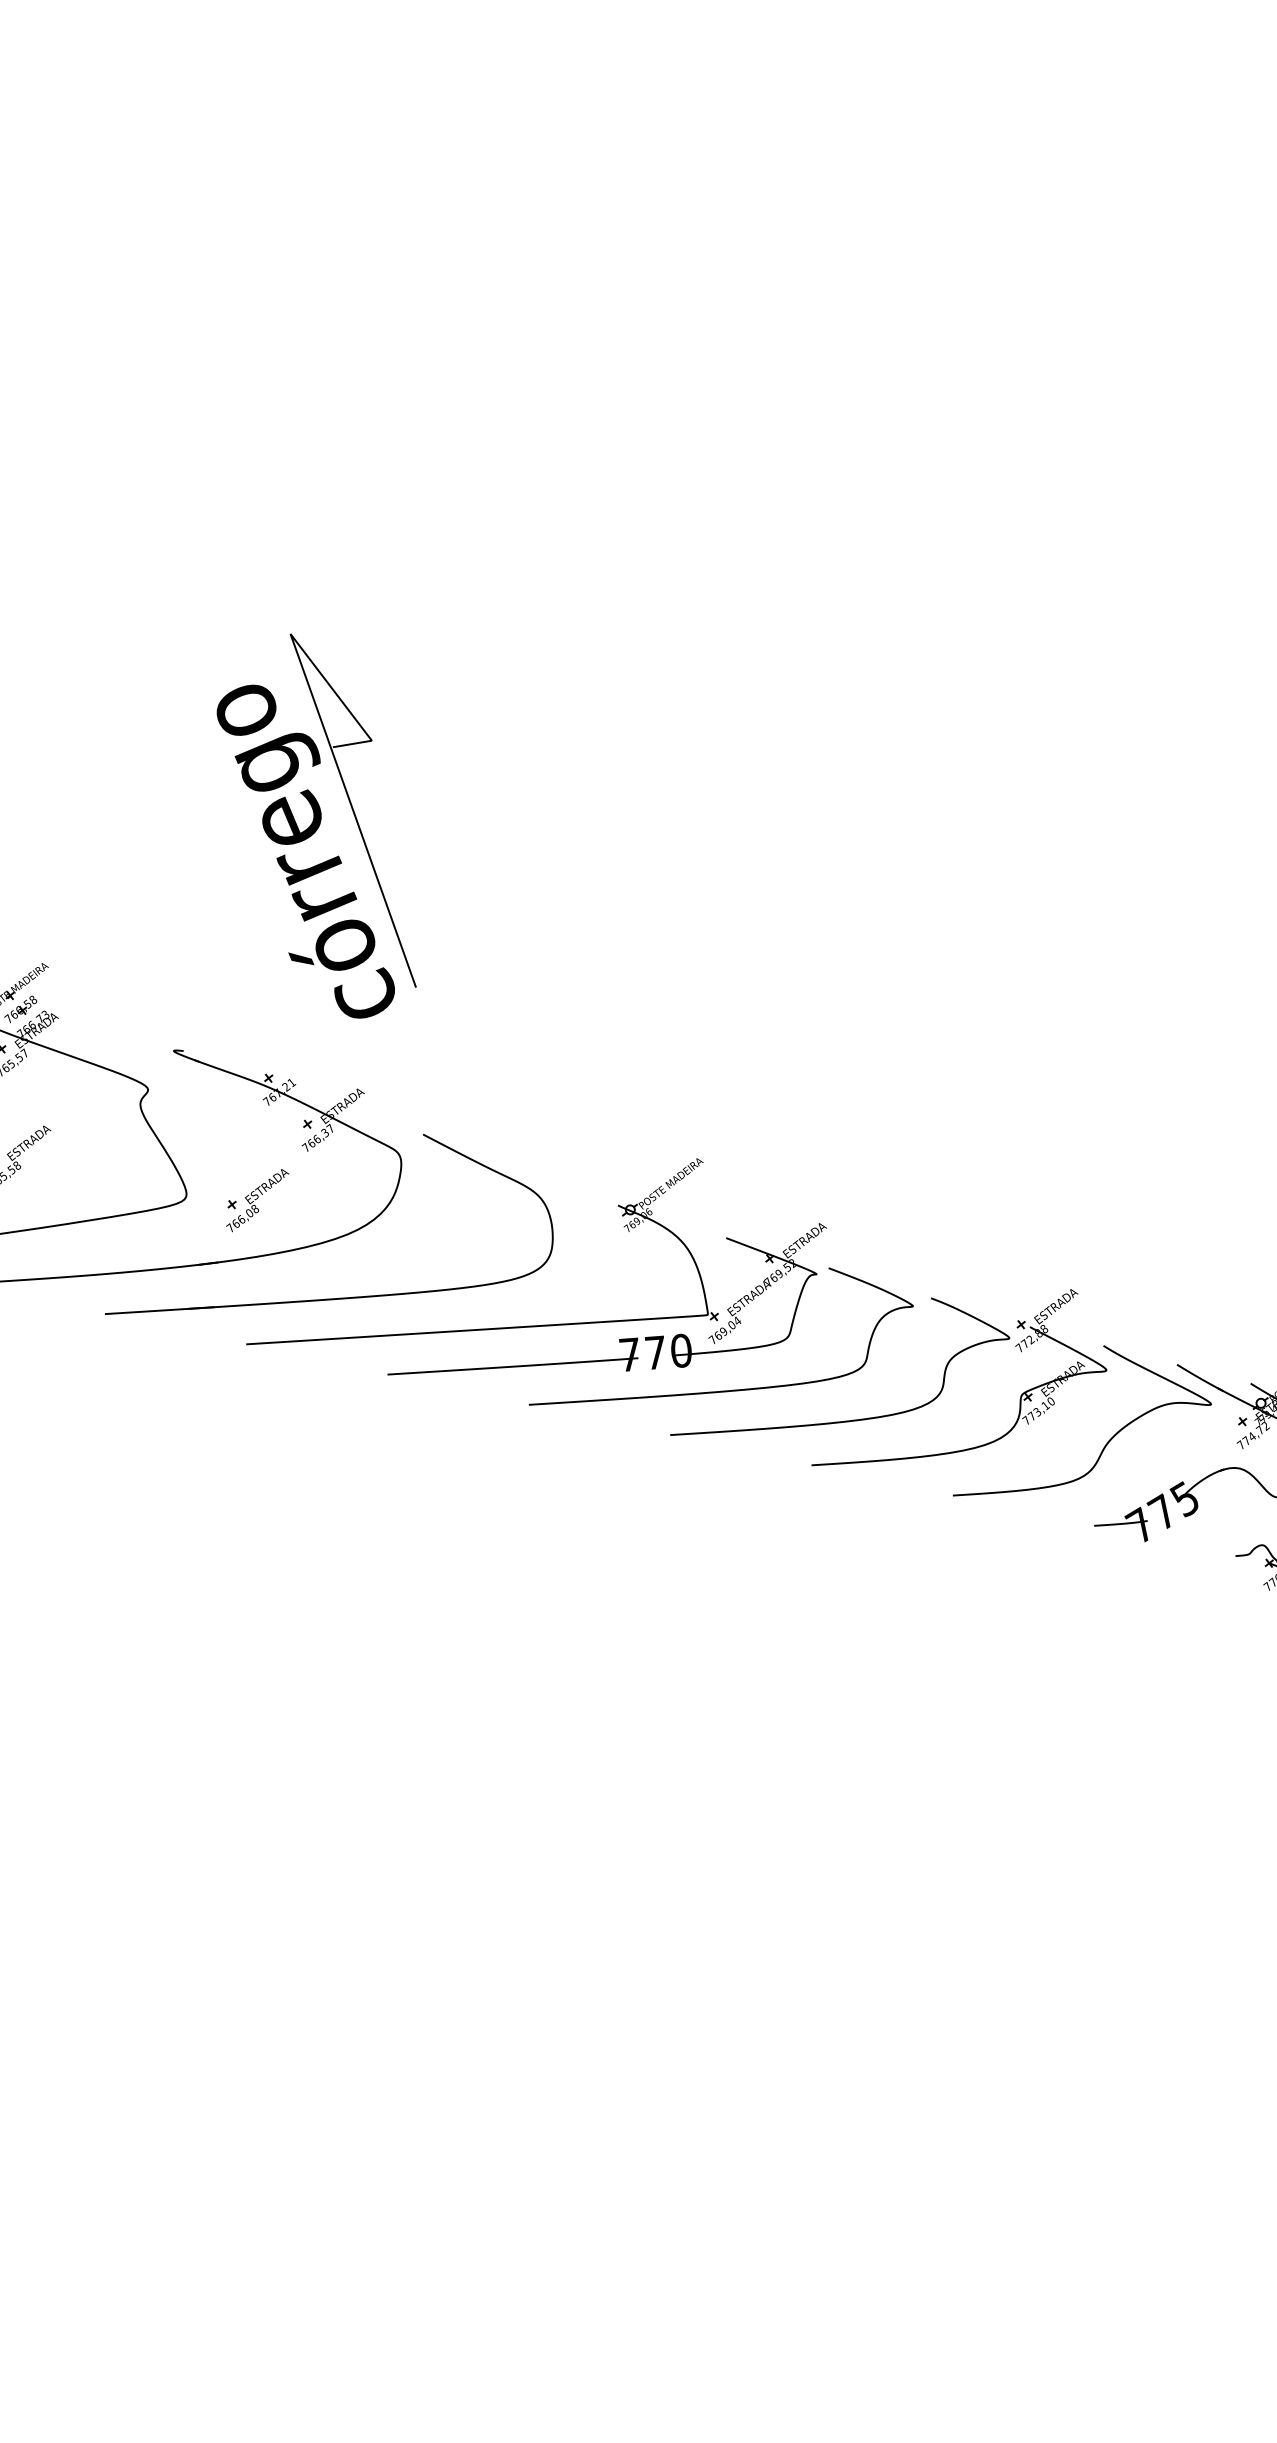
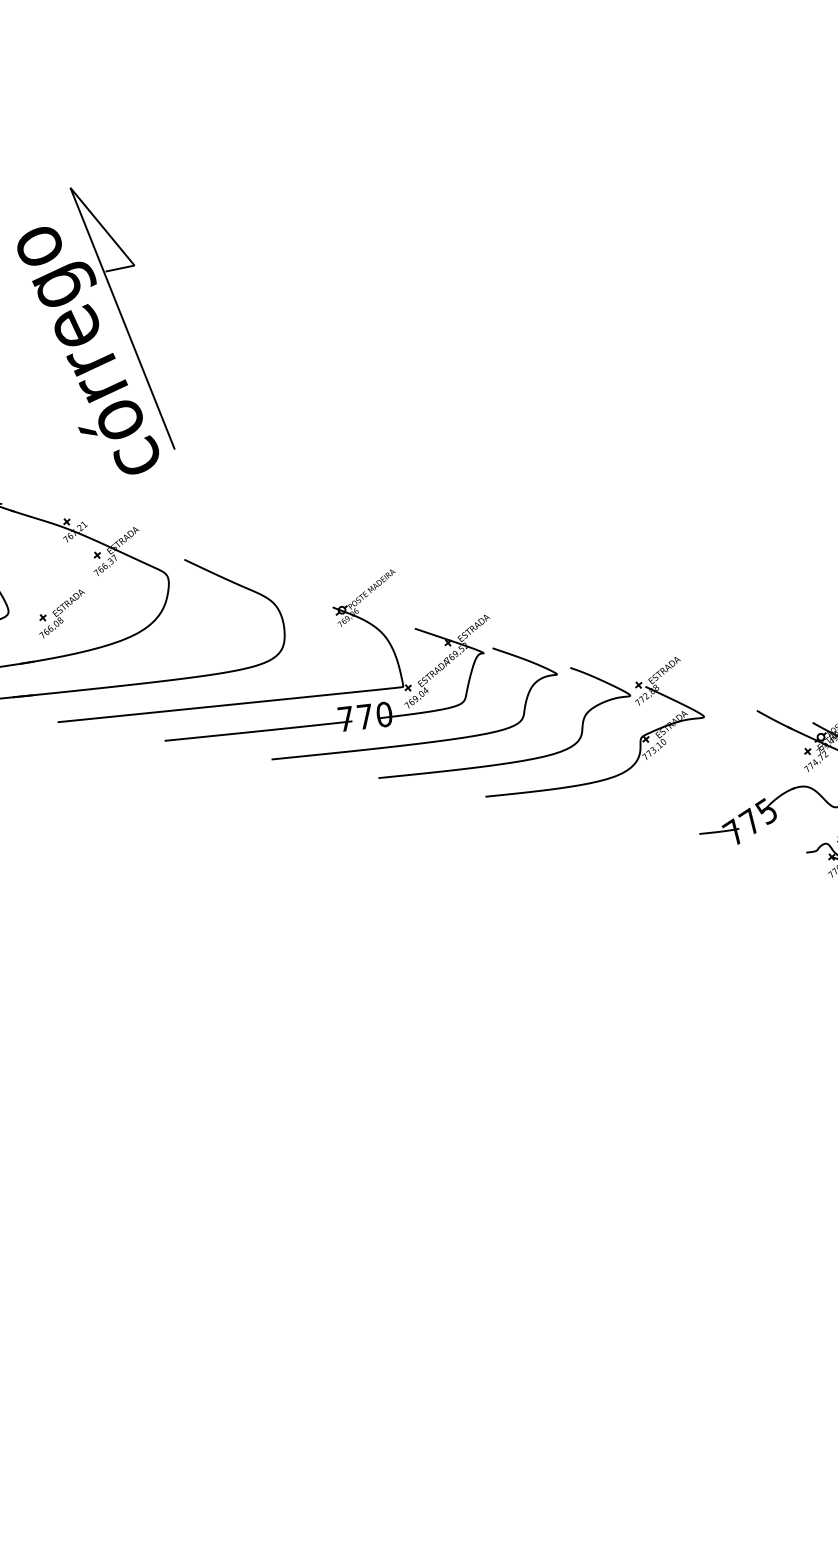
curve: (1107, 1441) -> (706, 770), removed

